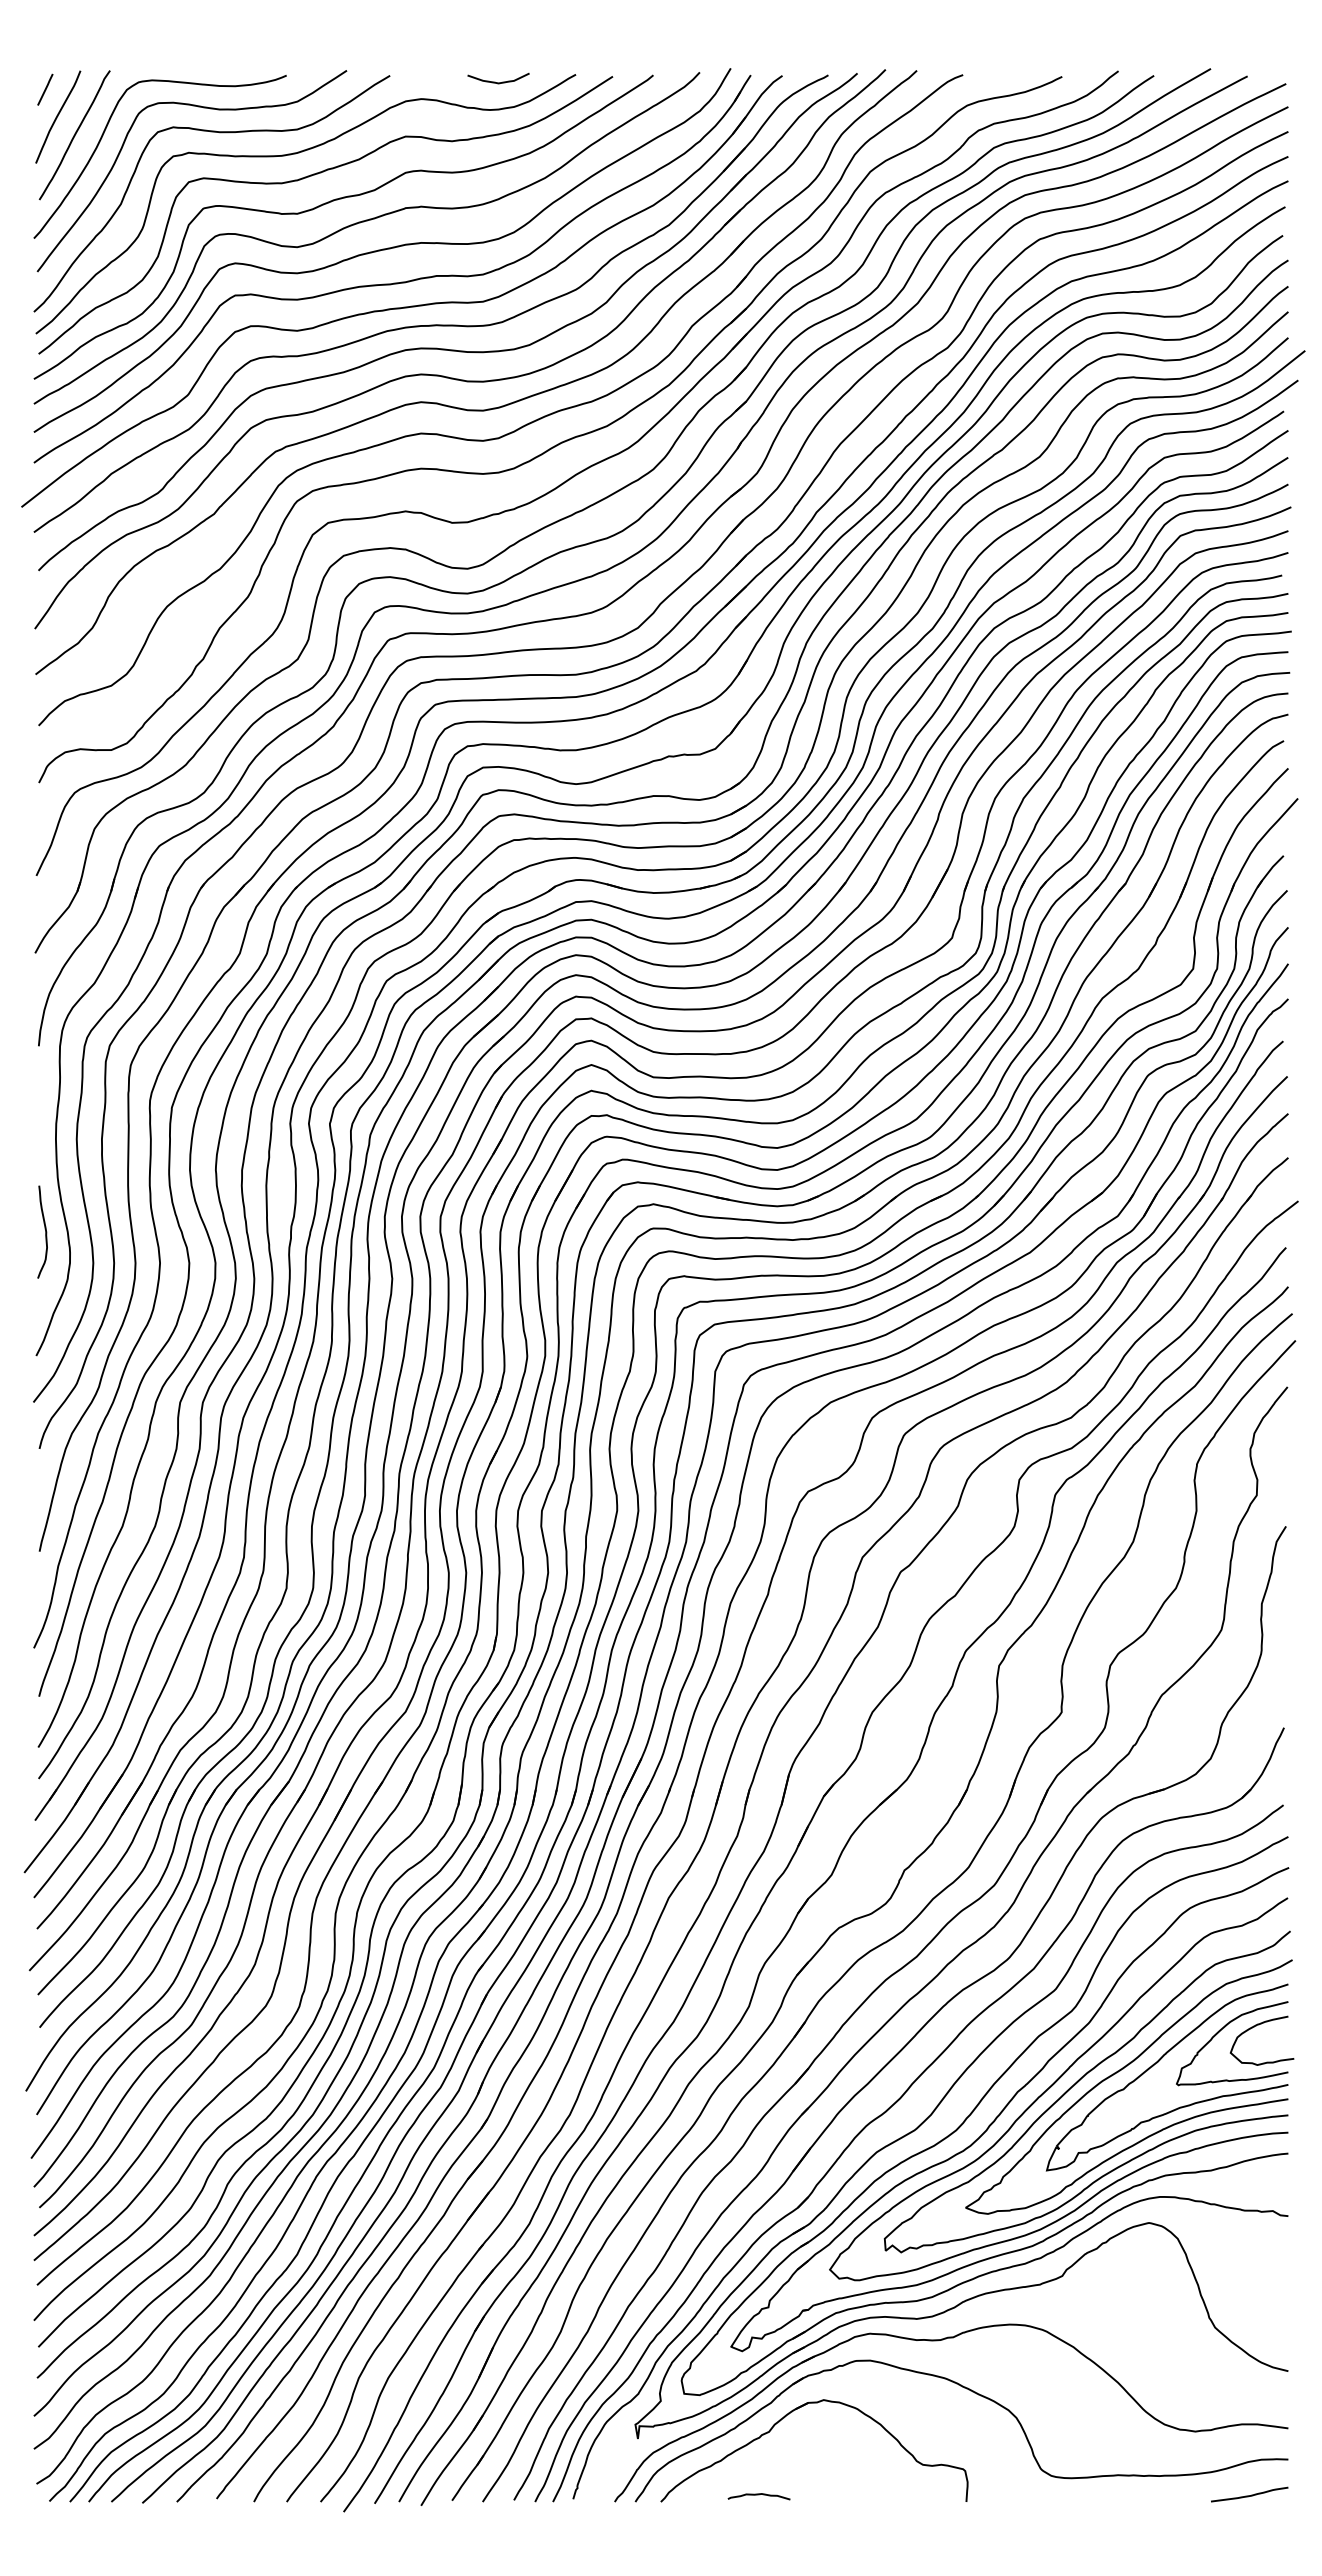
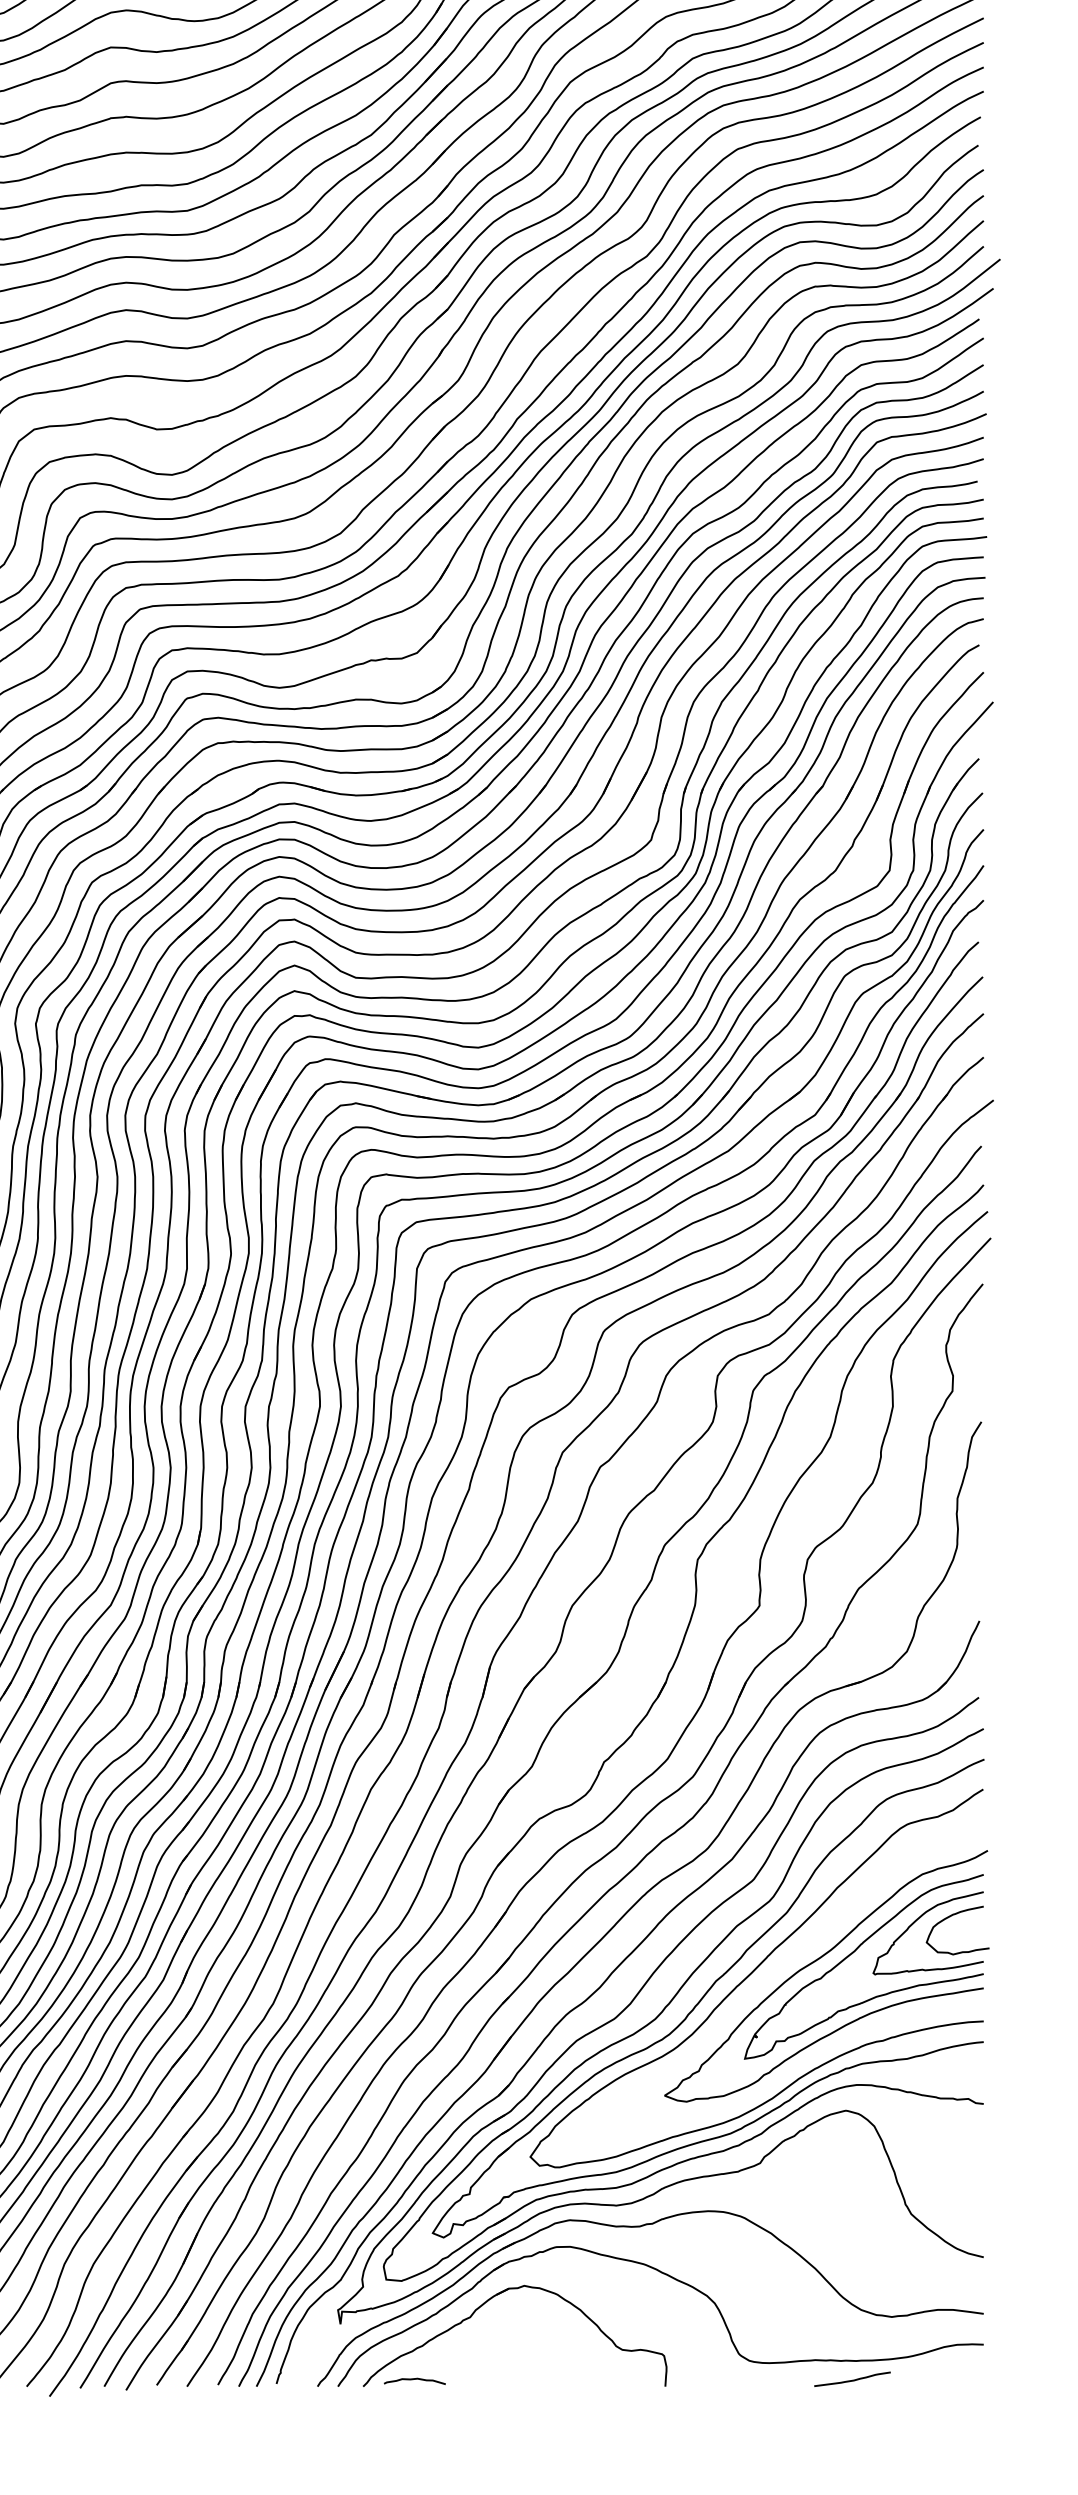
curve: (1078, 2082) -> (776, 1971), removed
curve: (758, 2495) -> (414, 2380), moved
curve: (1249, 2495) -> (852, 2380), moved

